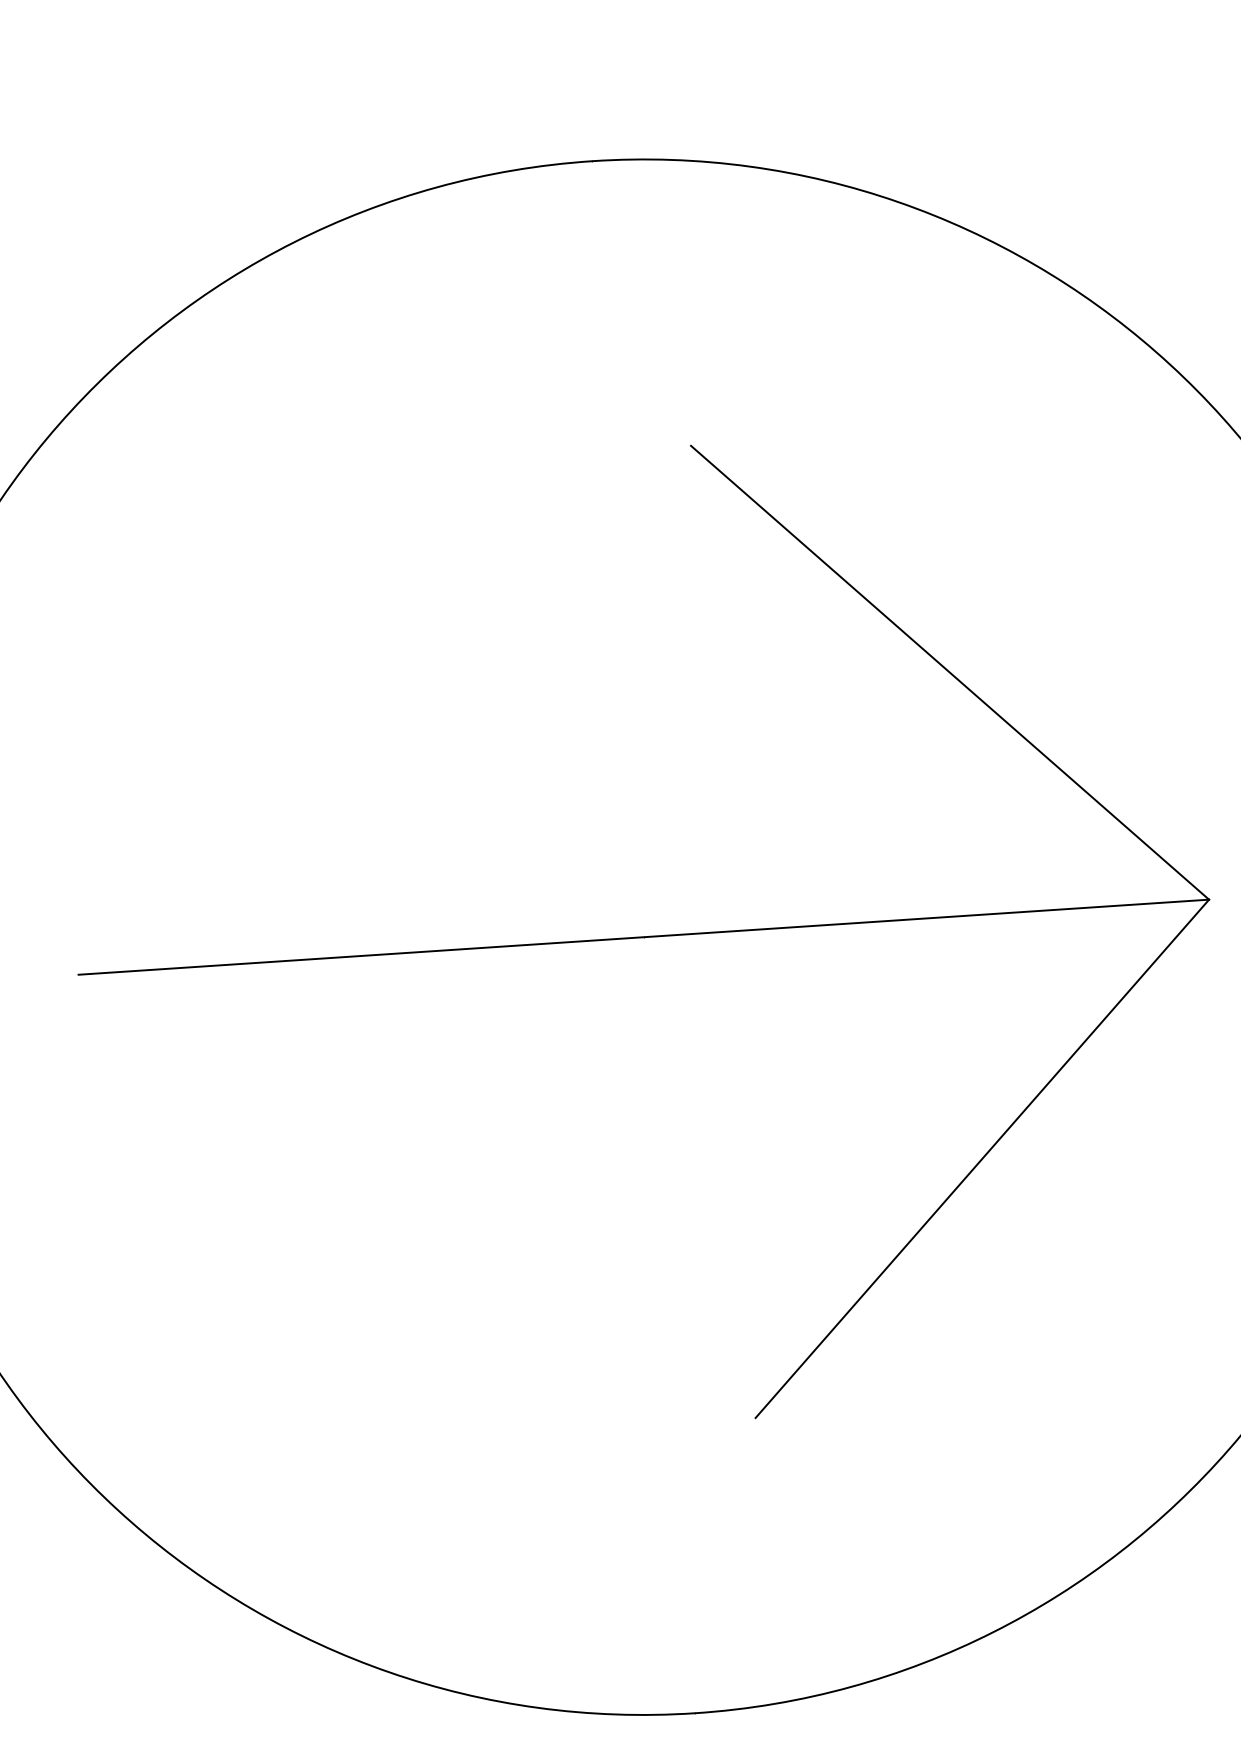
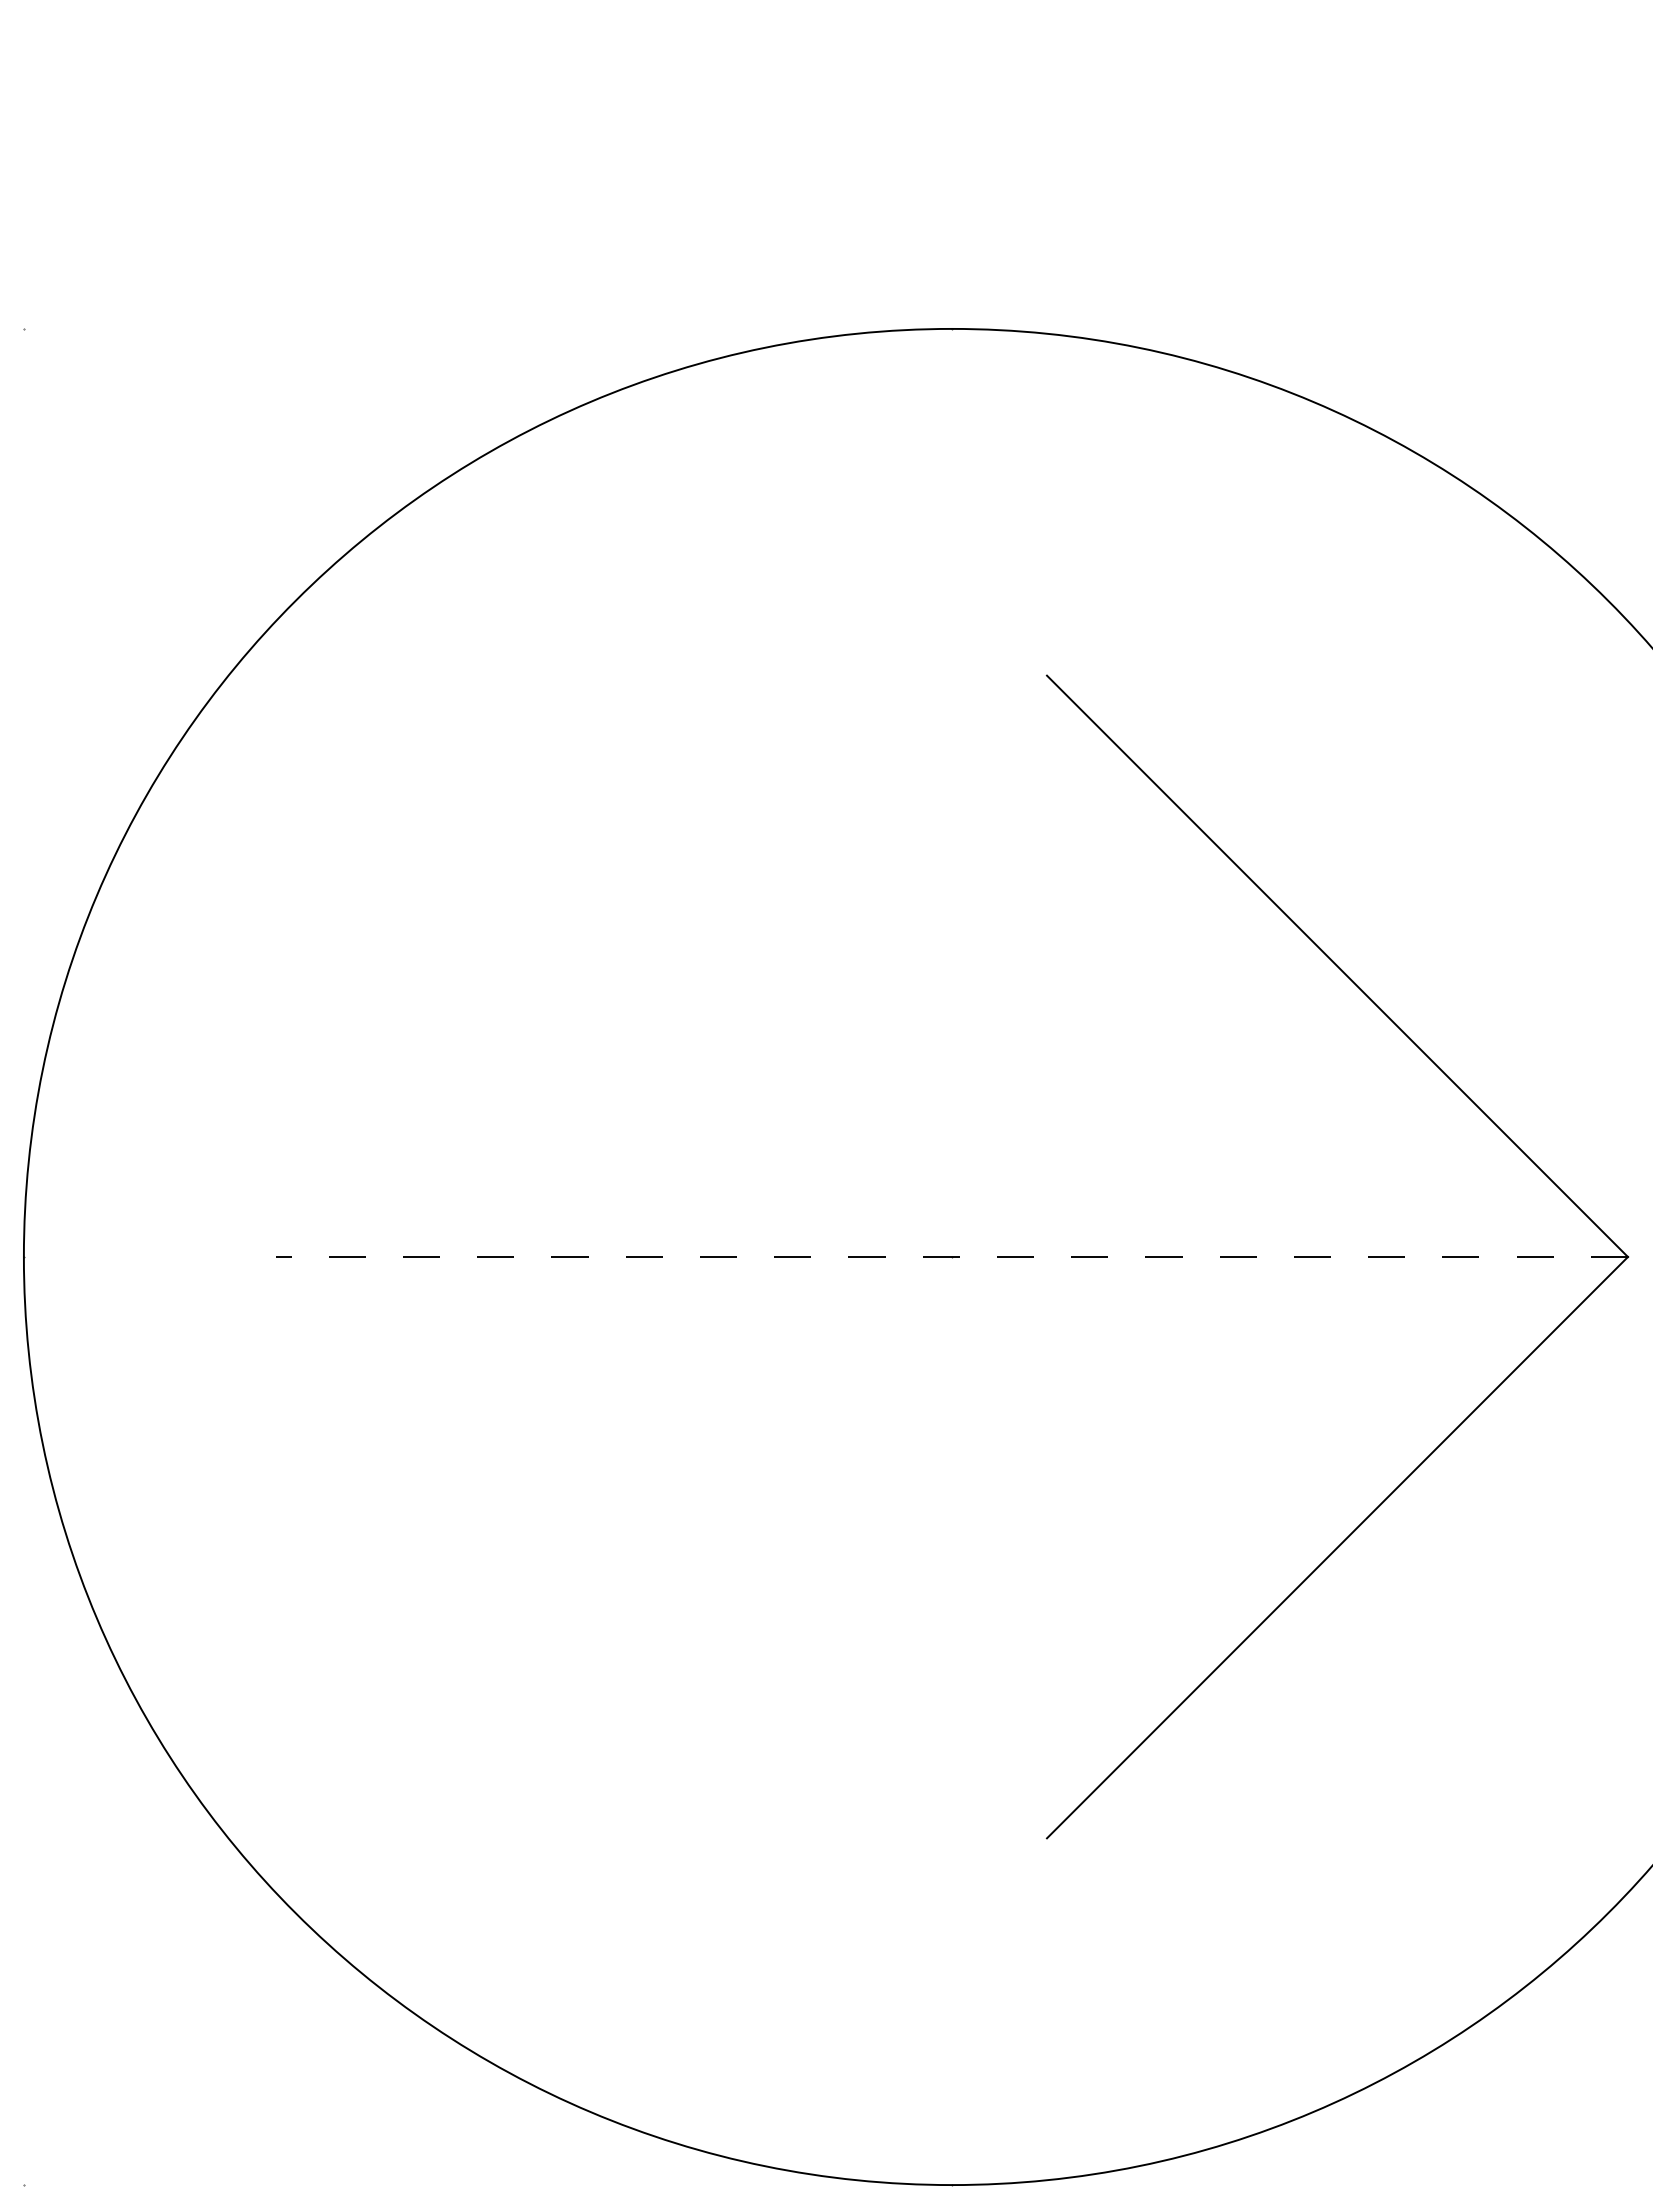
line: (643, 936) -> (951, 1256), solid -> dashed

